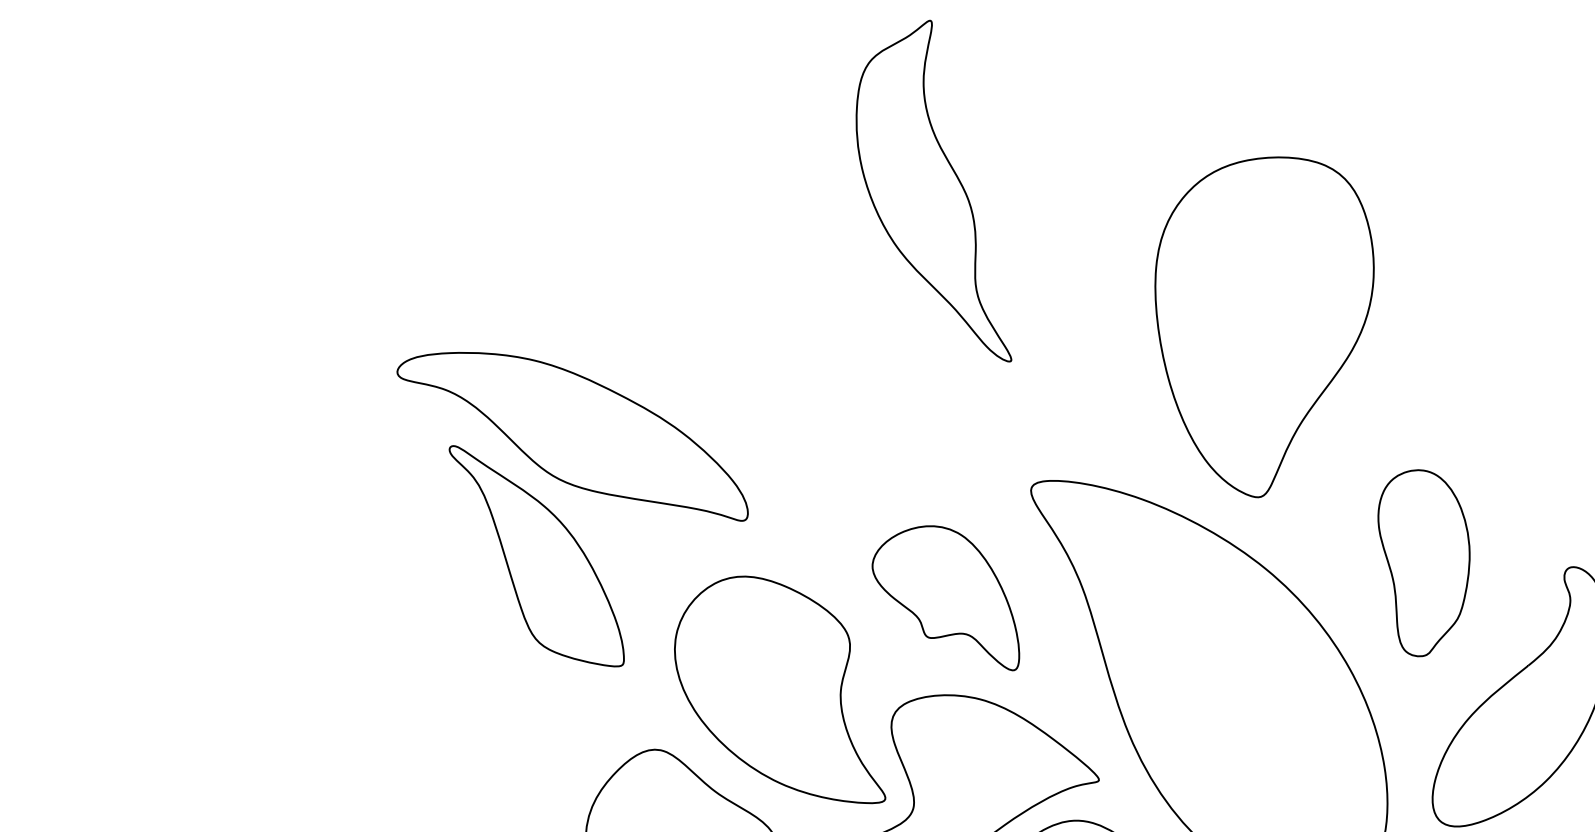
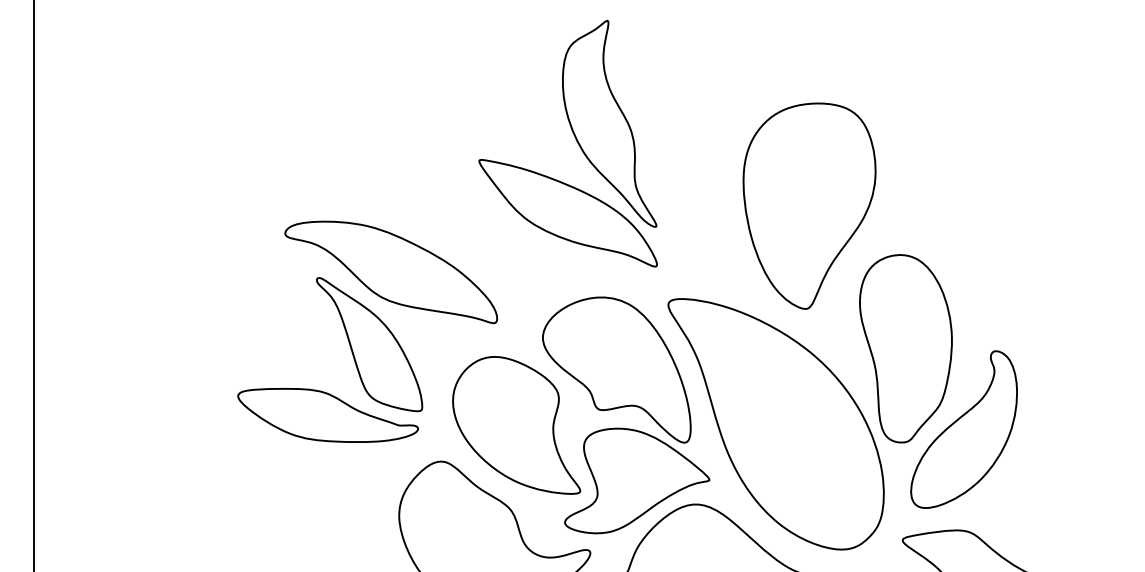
part: (864, 339) -> (567, 213), added
part: (1423, 562) -> (905, 348), size x1.67
part: (945, 597) -> (616, 369), size x1.67
part: (467, 673) -> (327, 415), added

